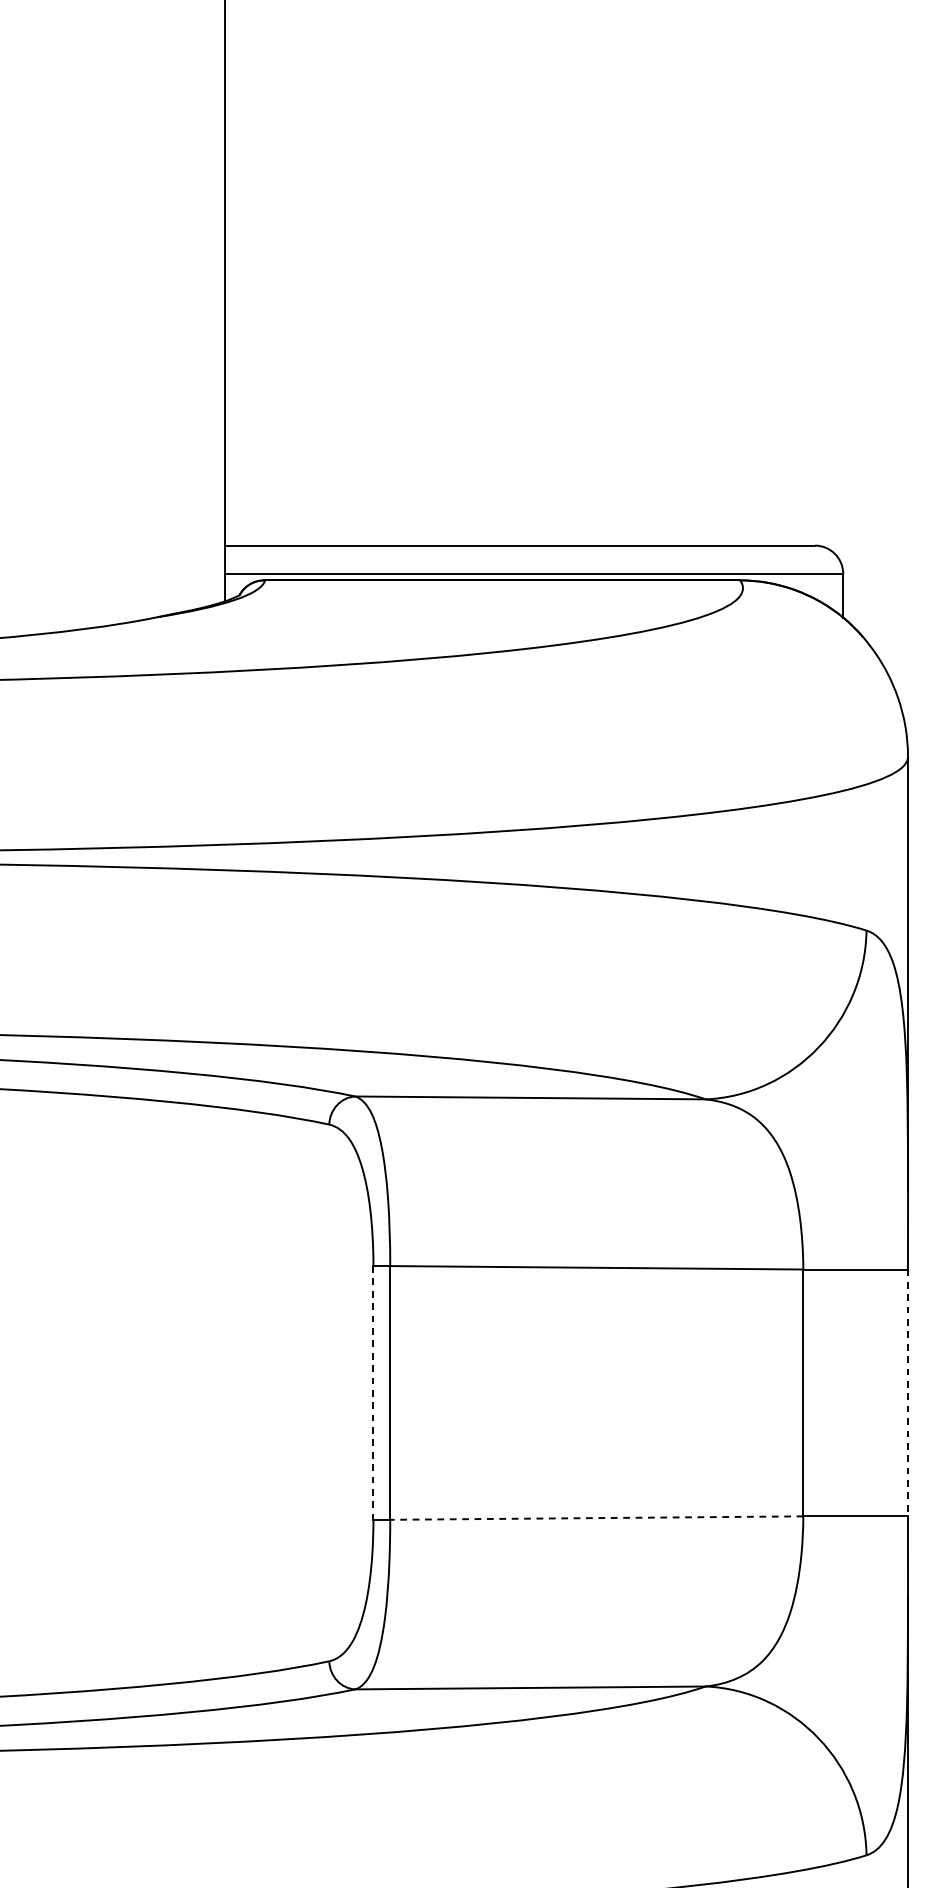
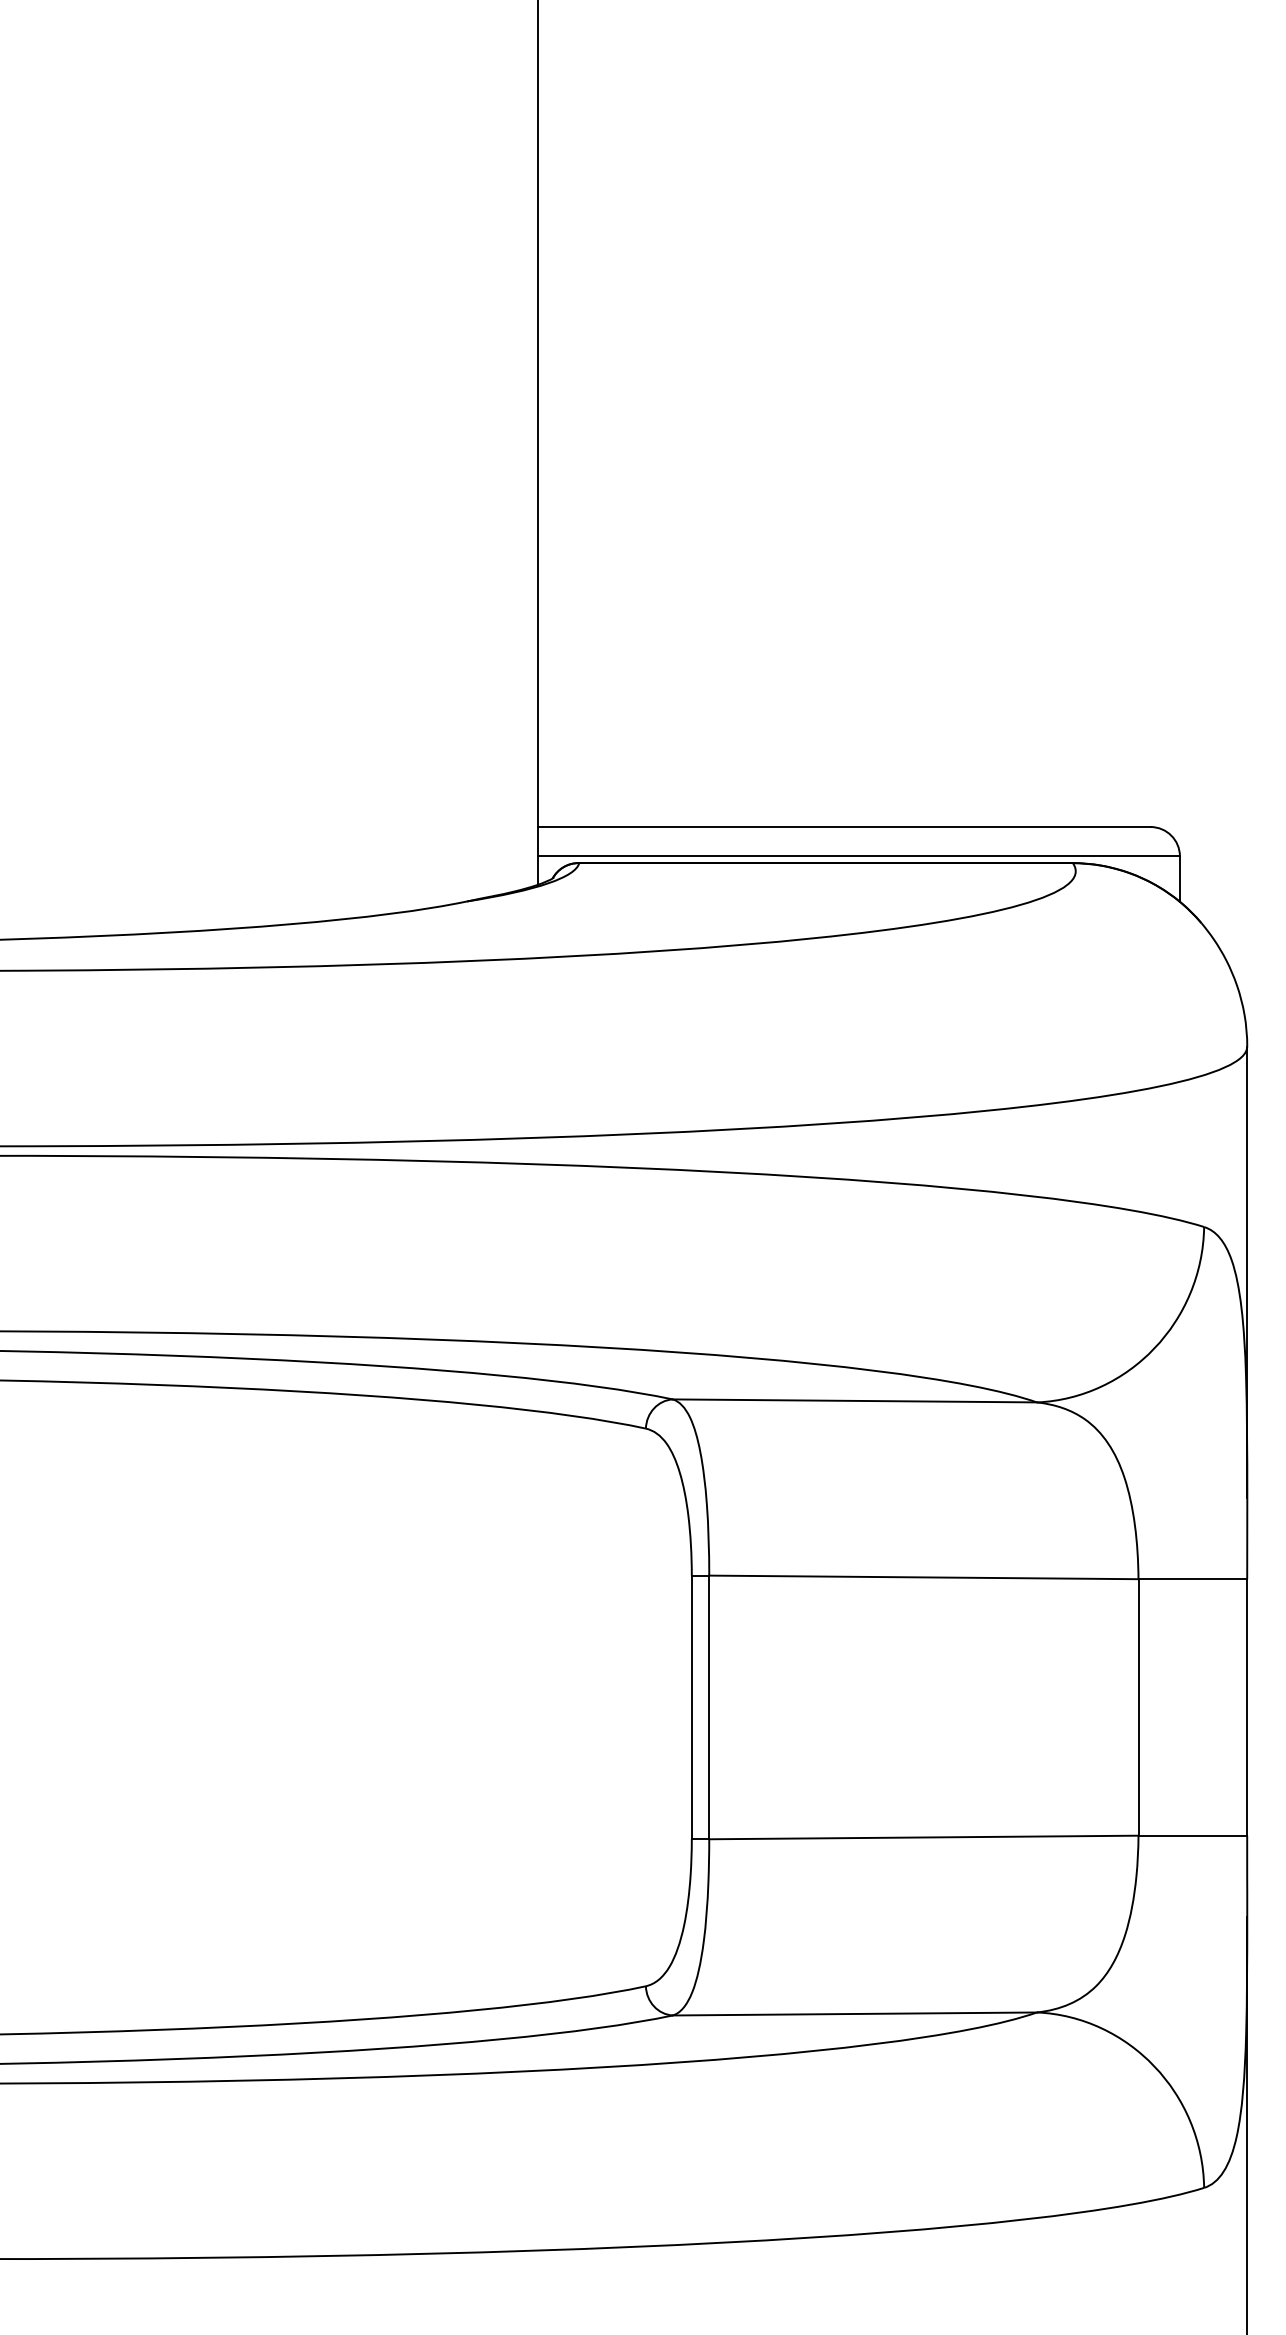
line: (373, 1392) -> (691, 1707), dashed -> solid
line: (908, 1392) -> (1247, 1707), dashed -> solid
line: (596, 1518) -> (923, 1837), dashed -> solid

